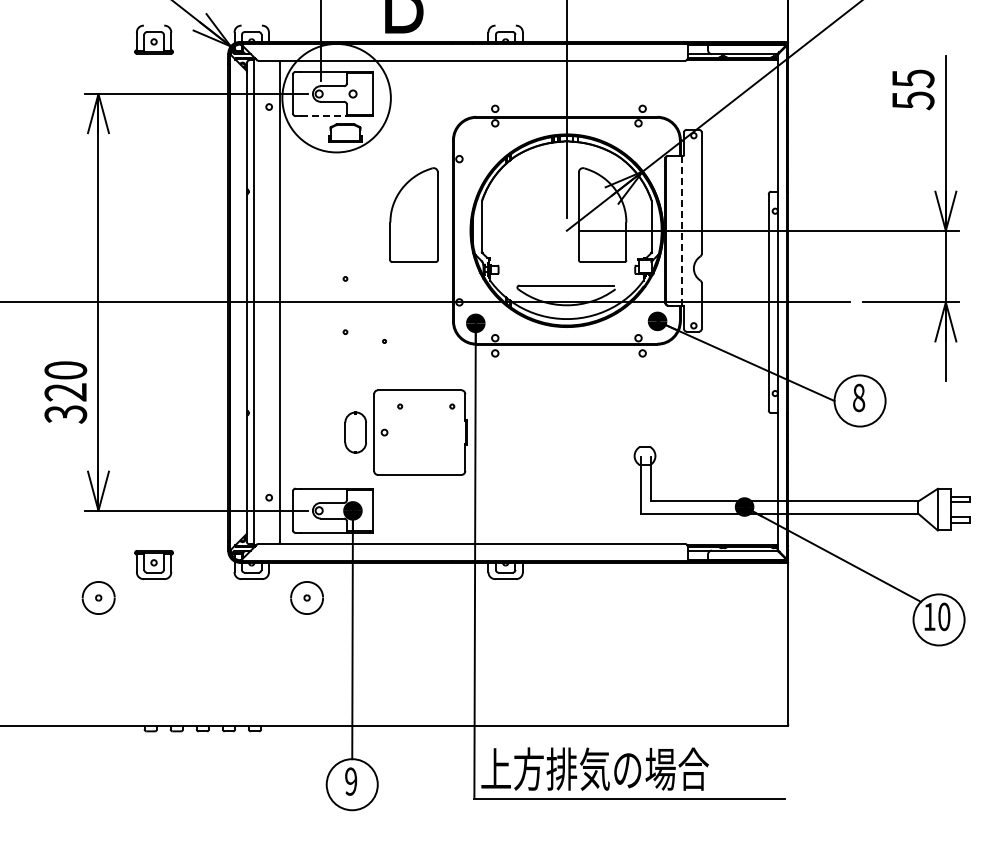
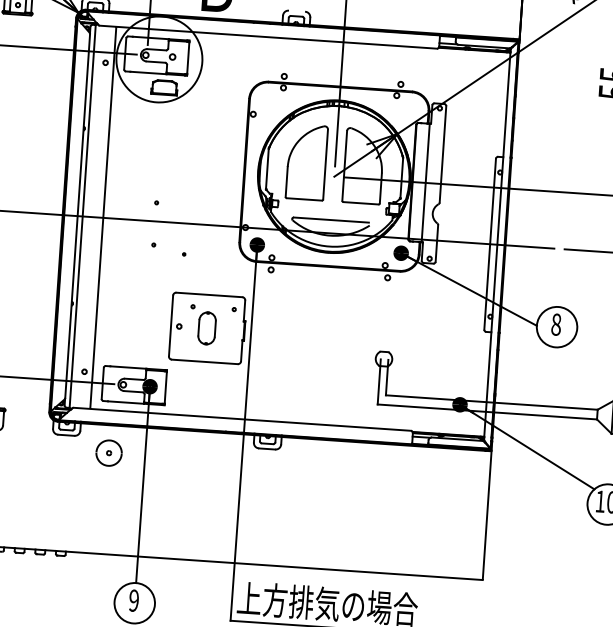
line: (324, 116) -> (148, 73), dashed -> solid
part: (413, 214) -> (306, 161), moved
line: (682, 230) -> (425, 182), dashed -> solid
part: (355, 432) -> (206, 328), moved

